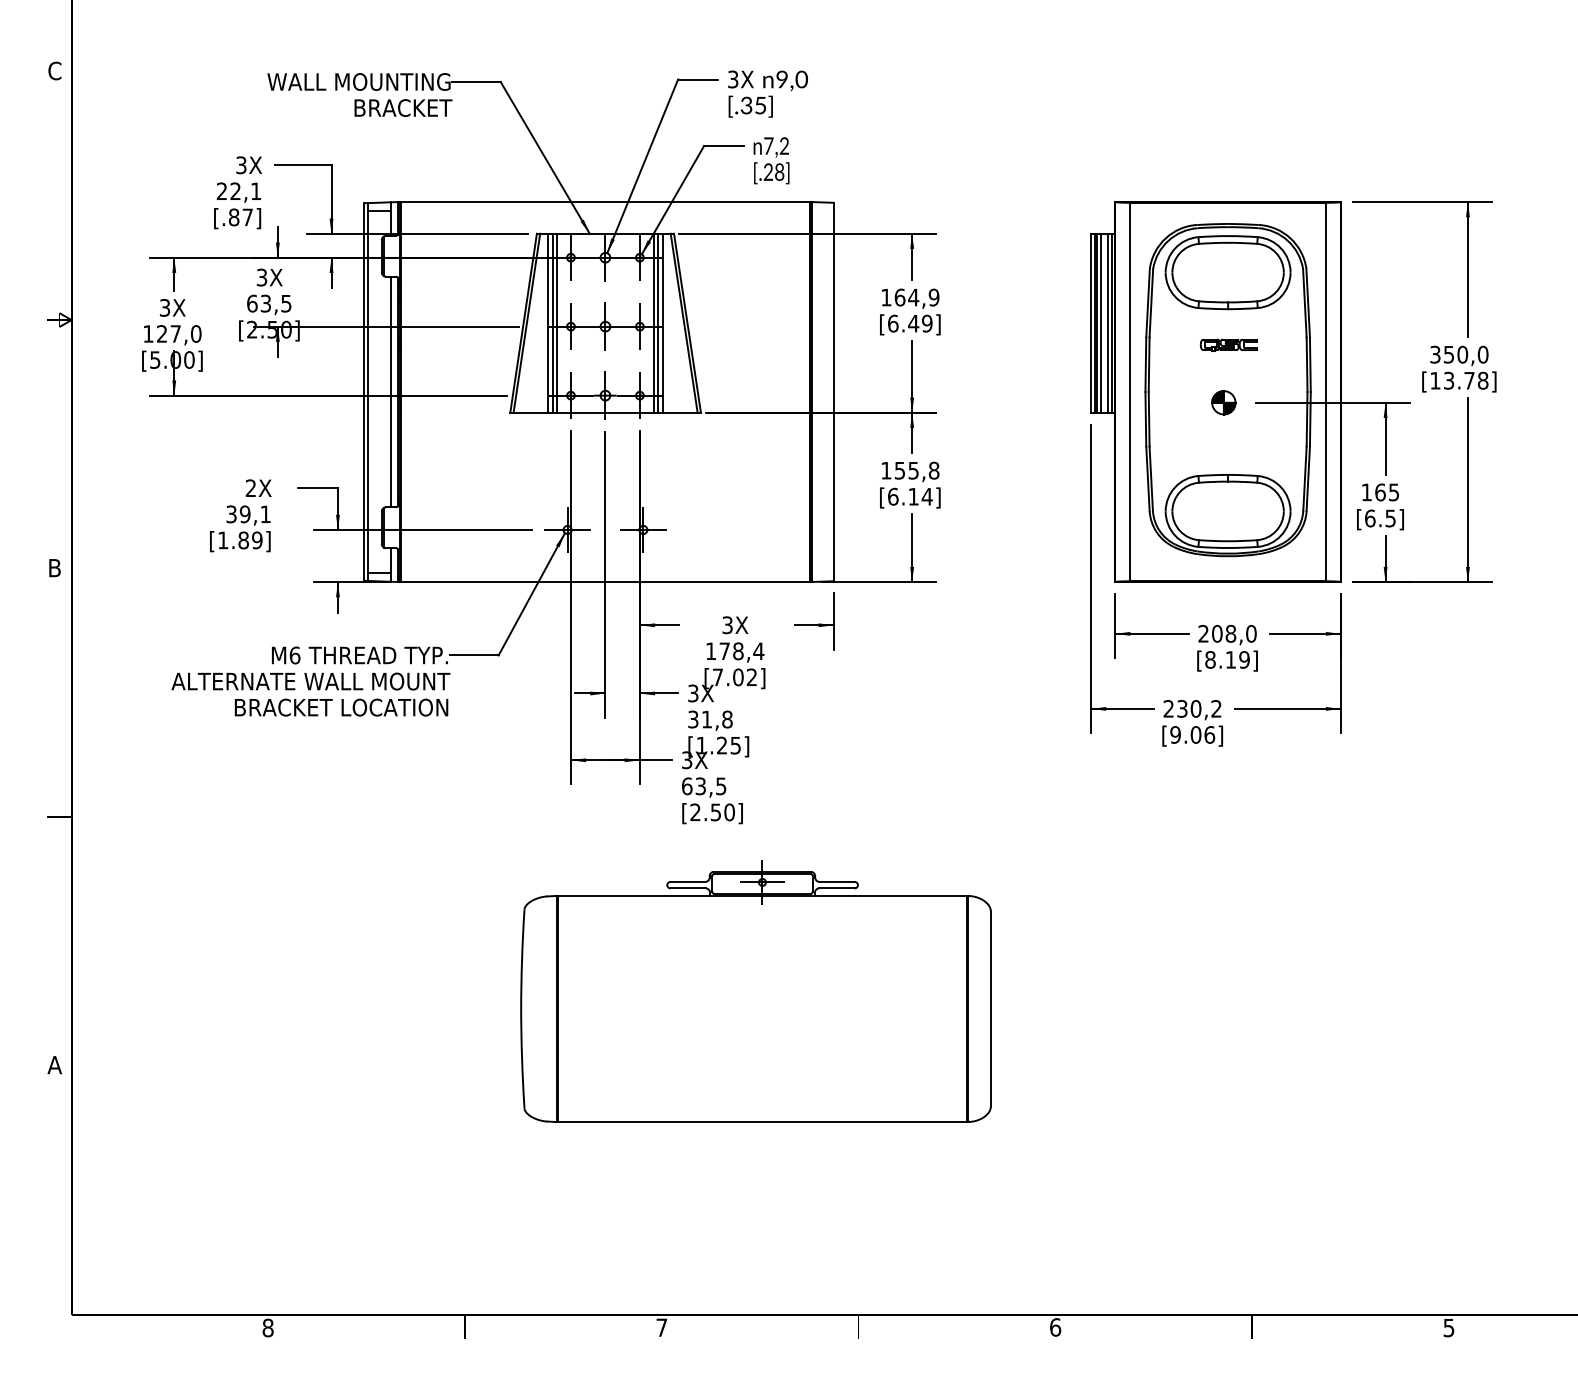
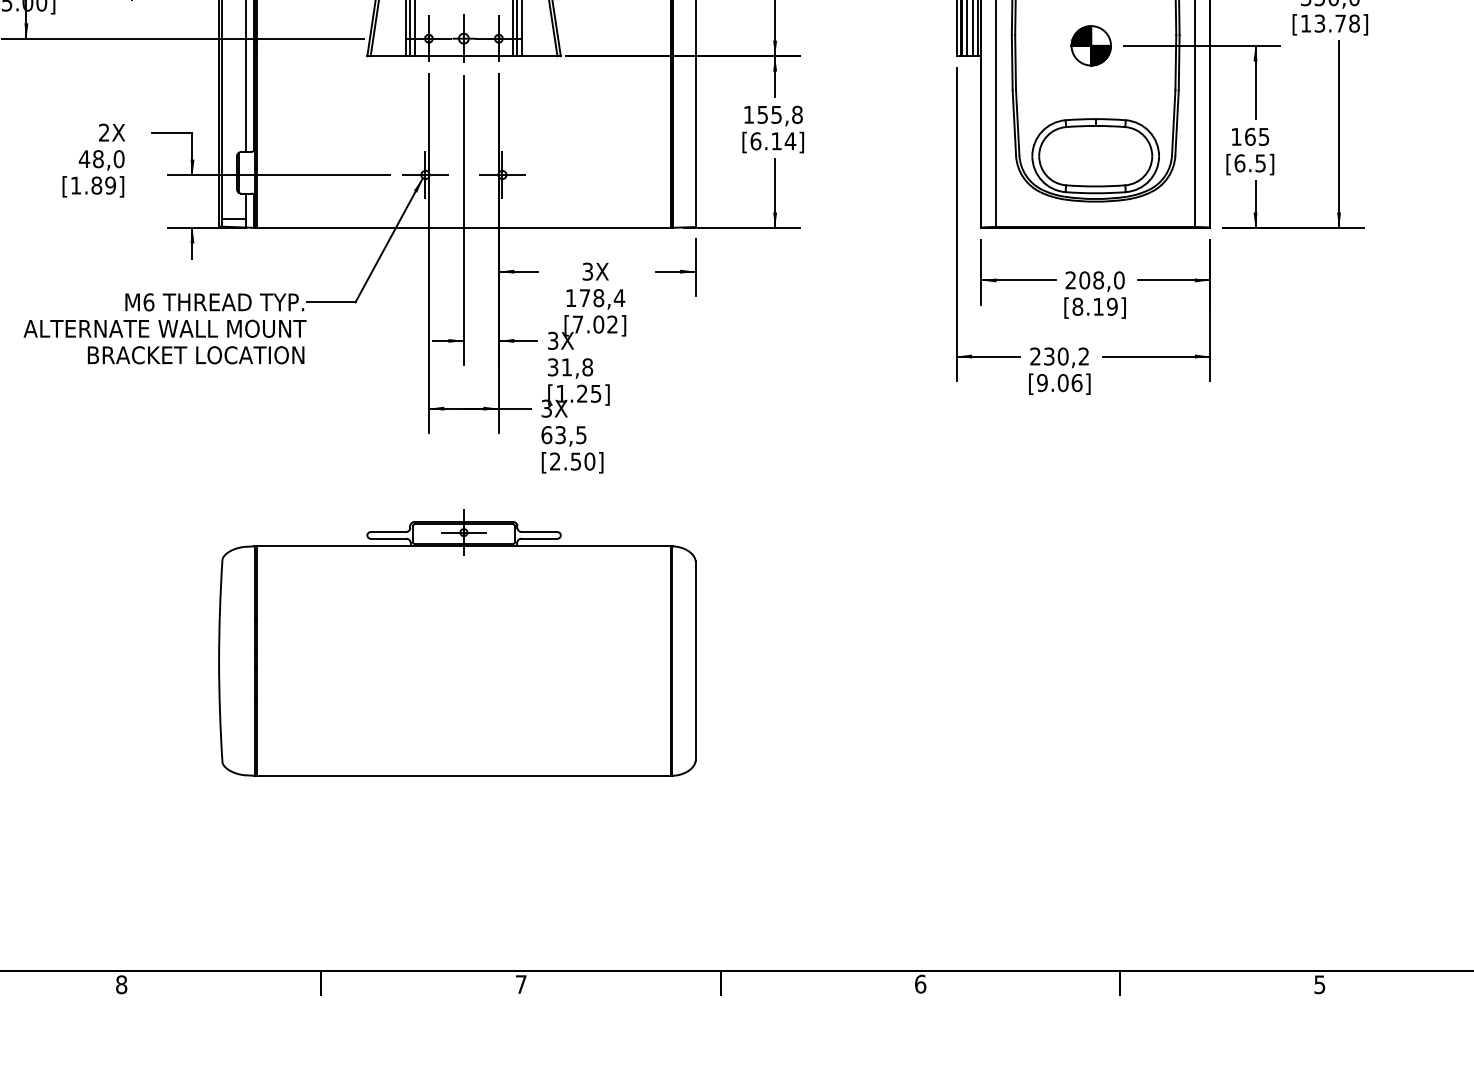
part: (1223, 402) -> (1091, 45), size x1.67
text: (248, 514) -> (101, 159), 39,1 -> 48,0
part: (755, 991) -> (456, 643), moved

